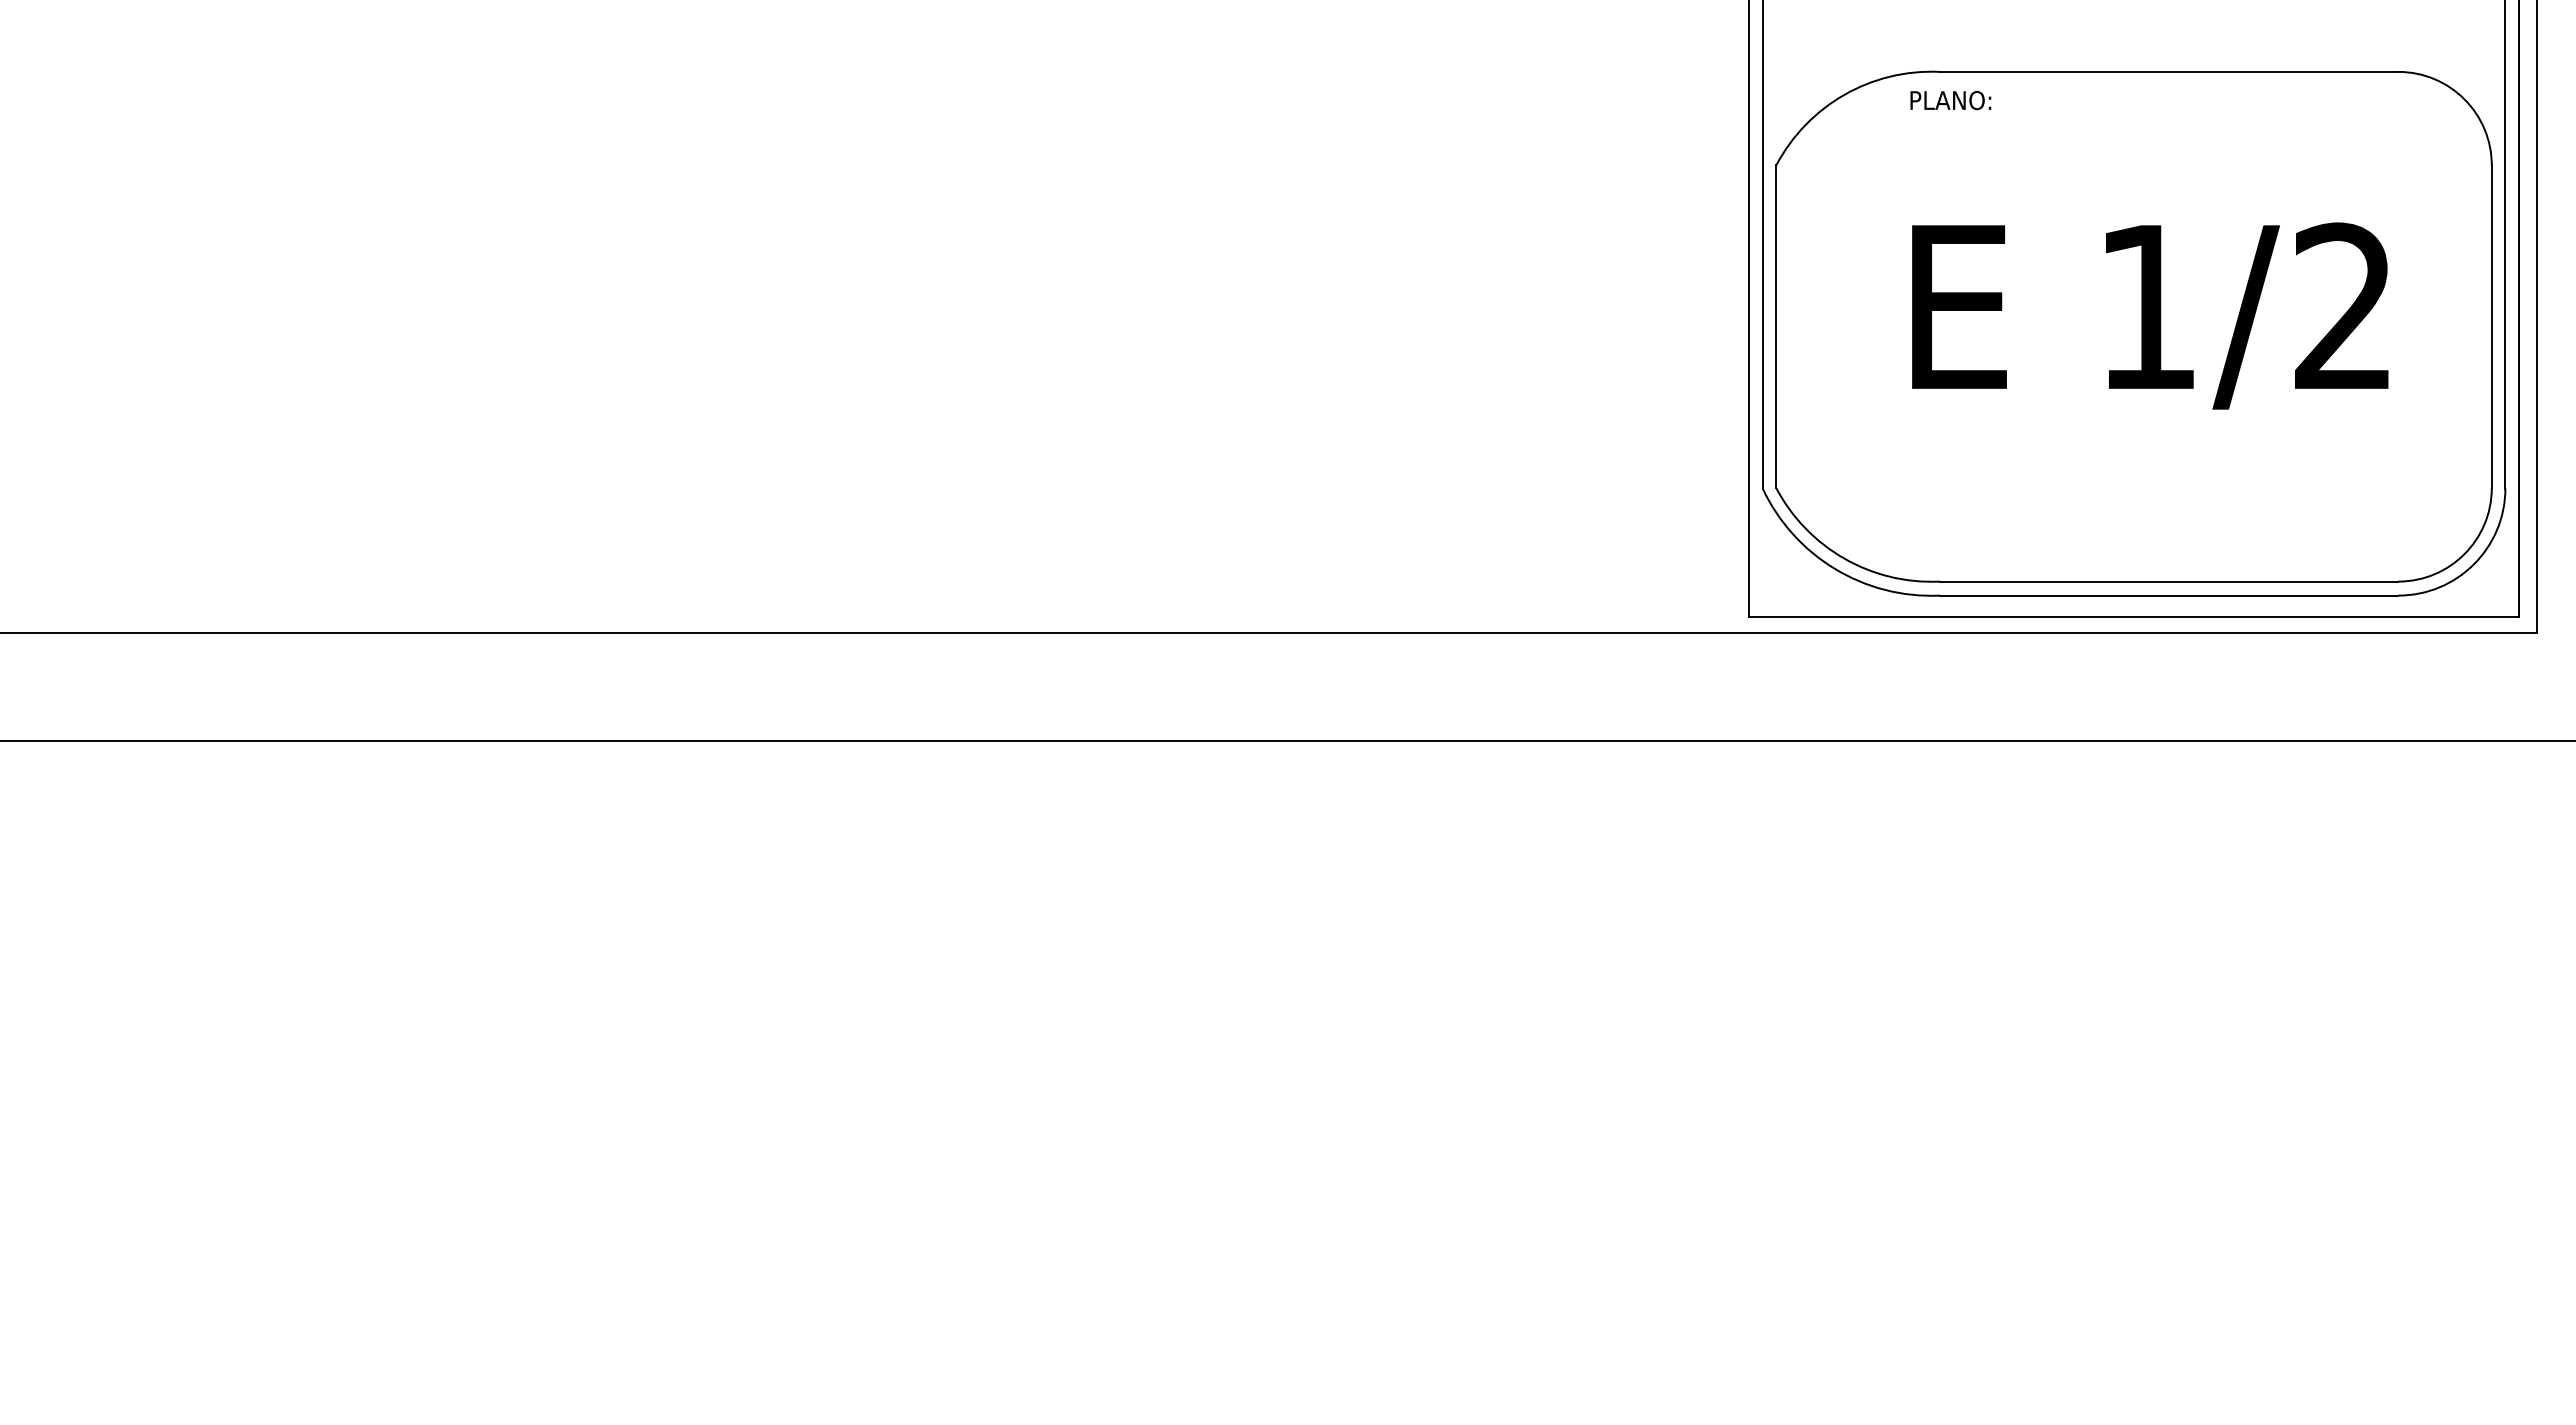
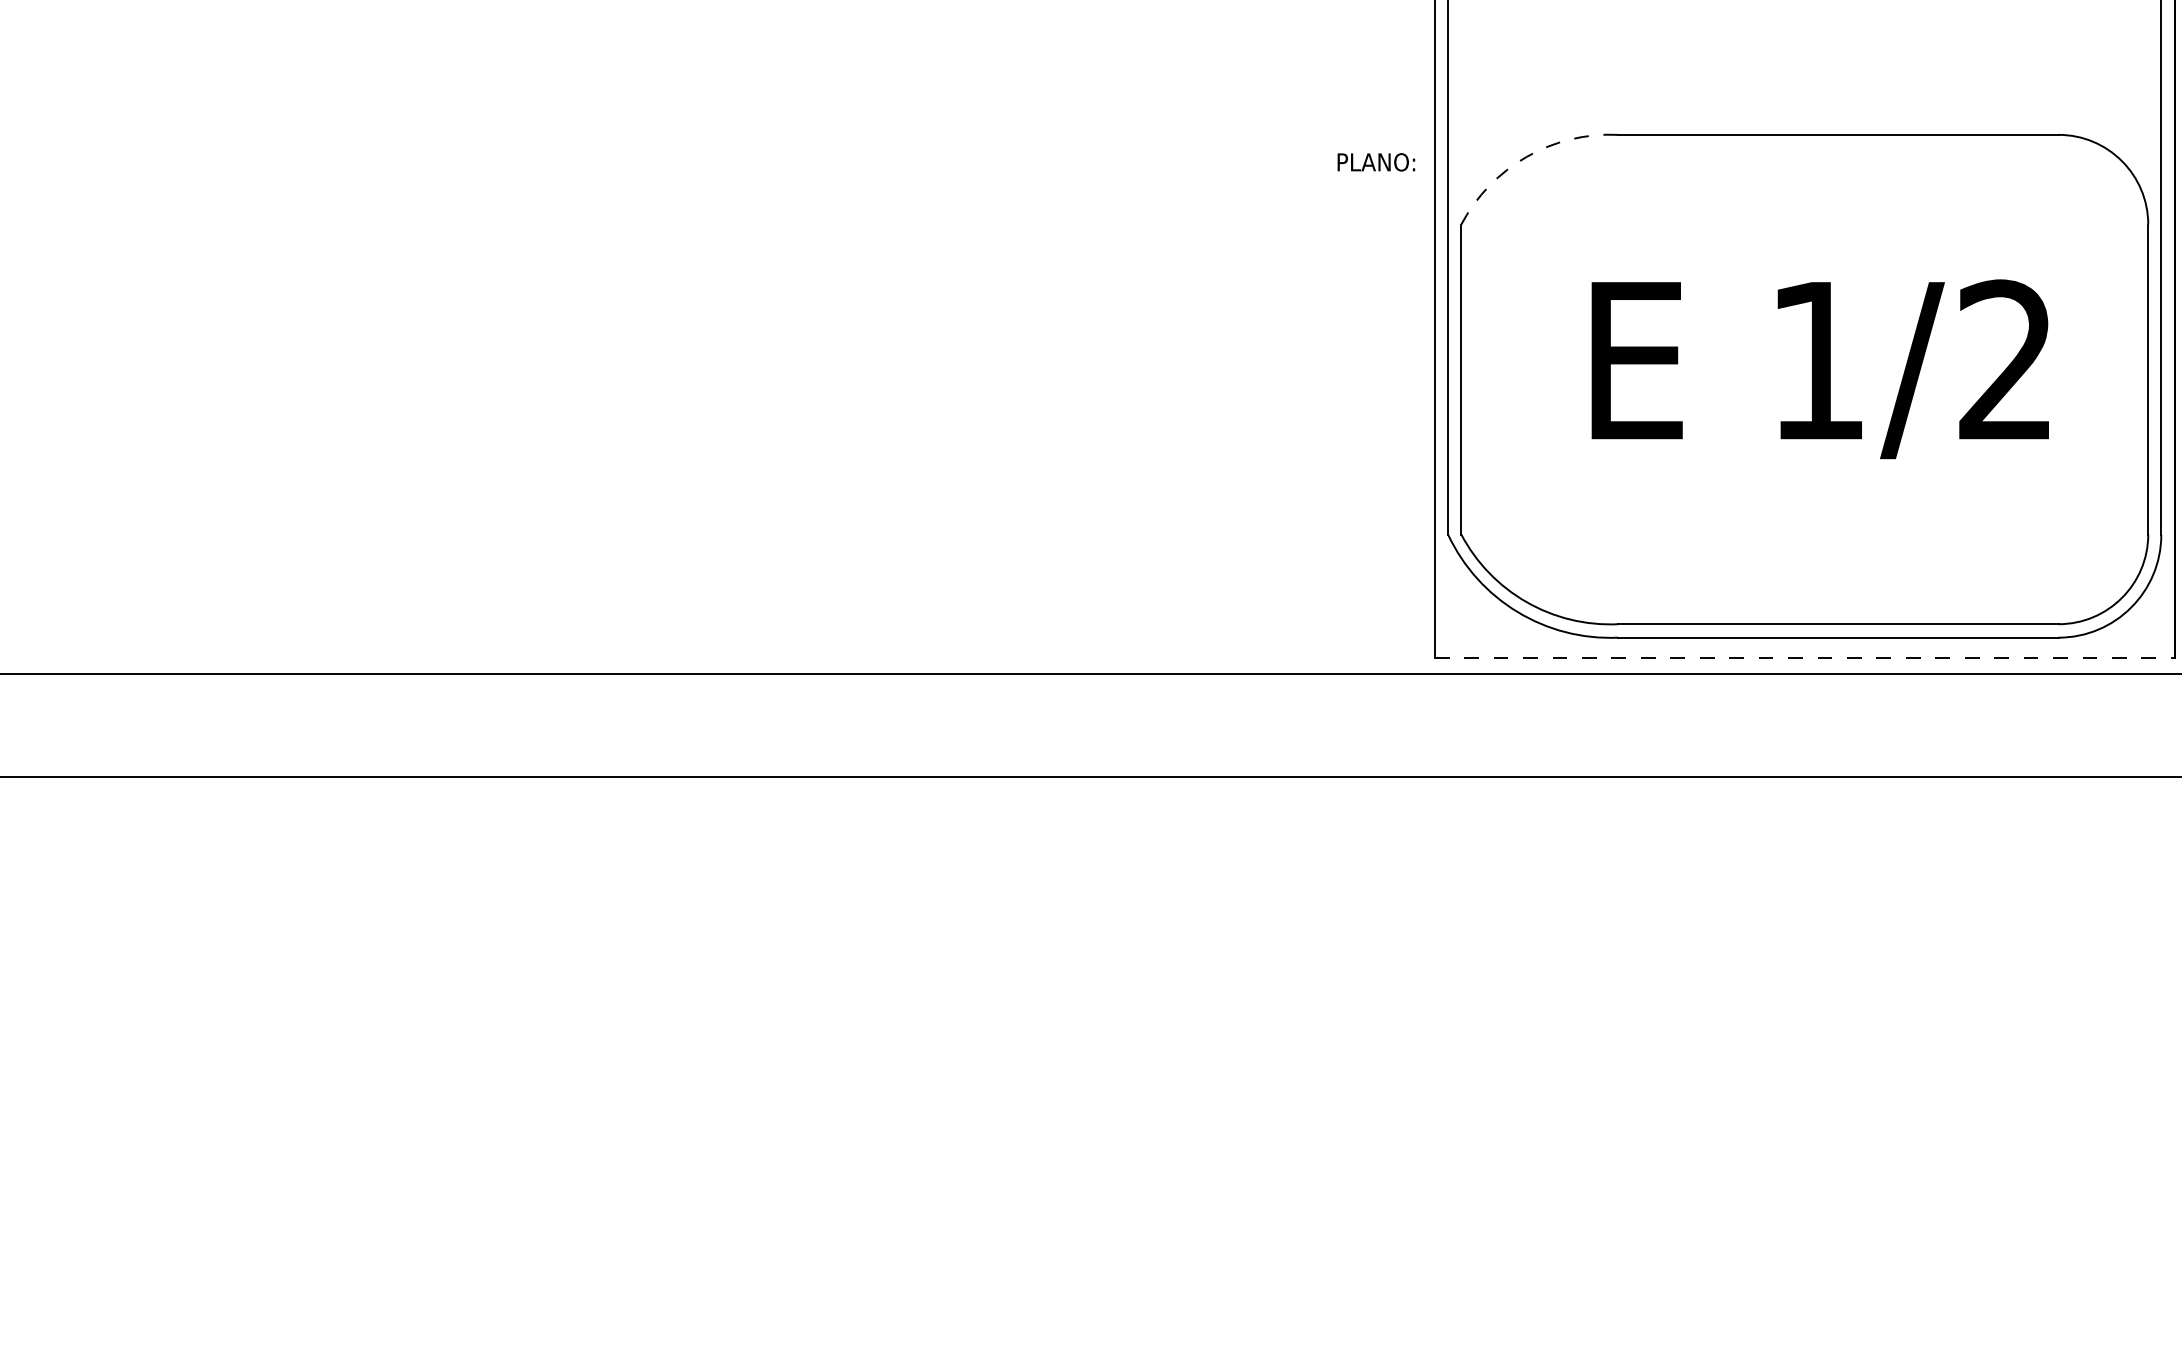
arc: (1844, 94) -> (1526, 156), solid -> dashed
text: (1950, 100) -> (1376, 162), moved
line: (2134, 616) -> (1805, 657), solid -> dashed

